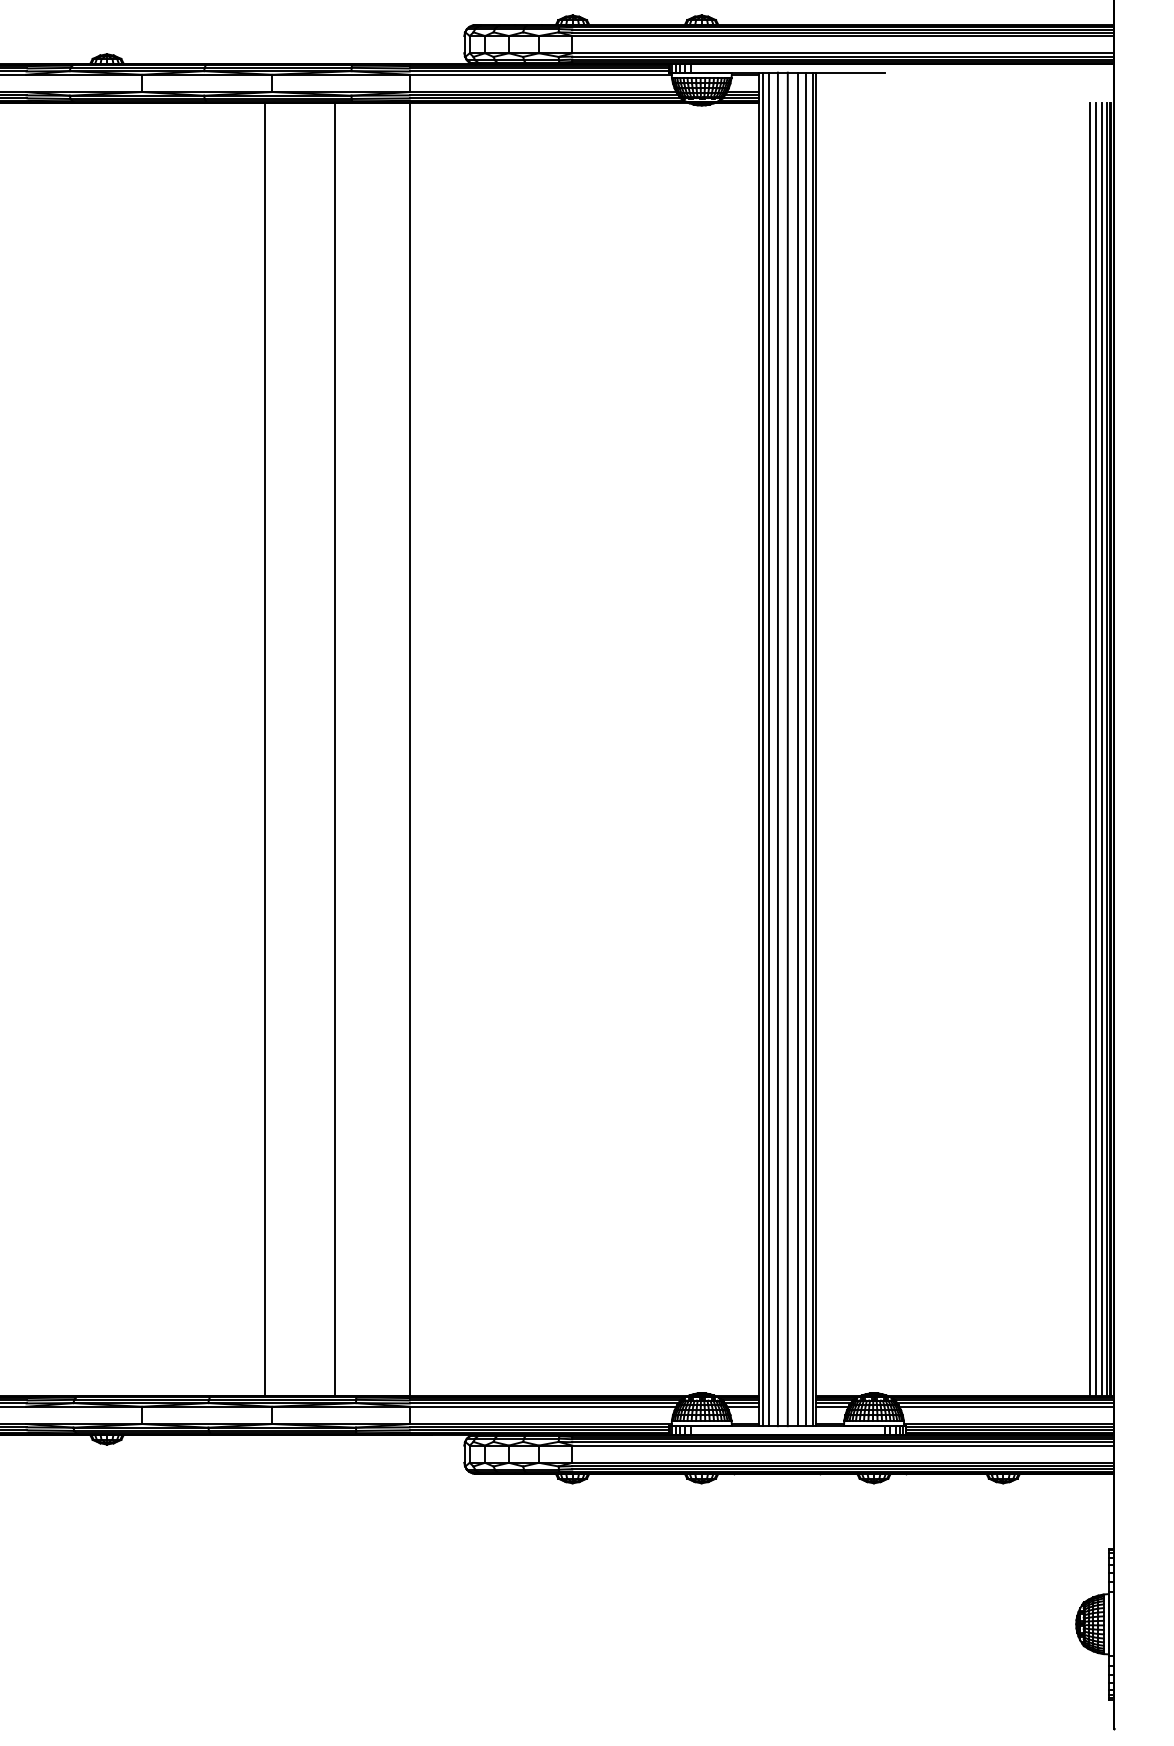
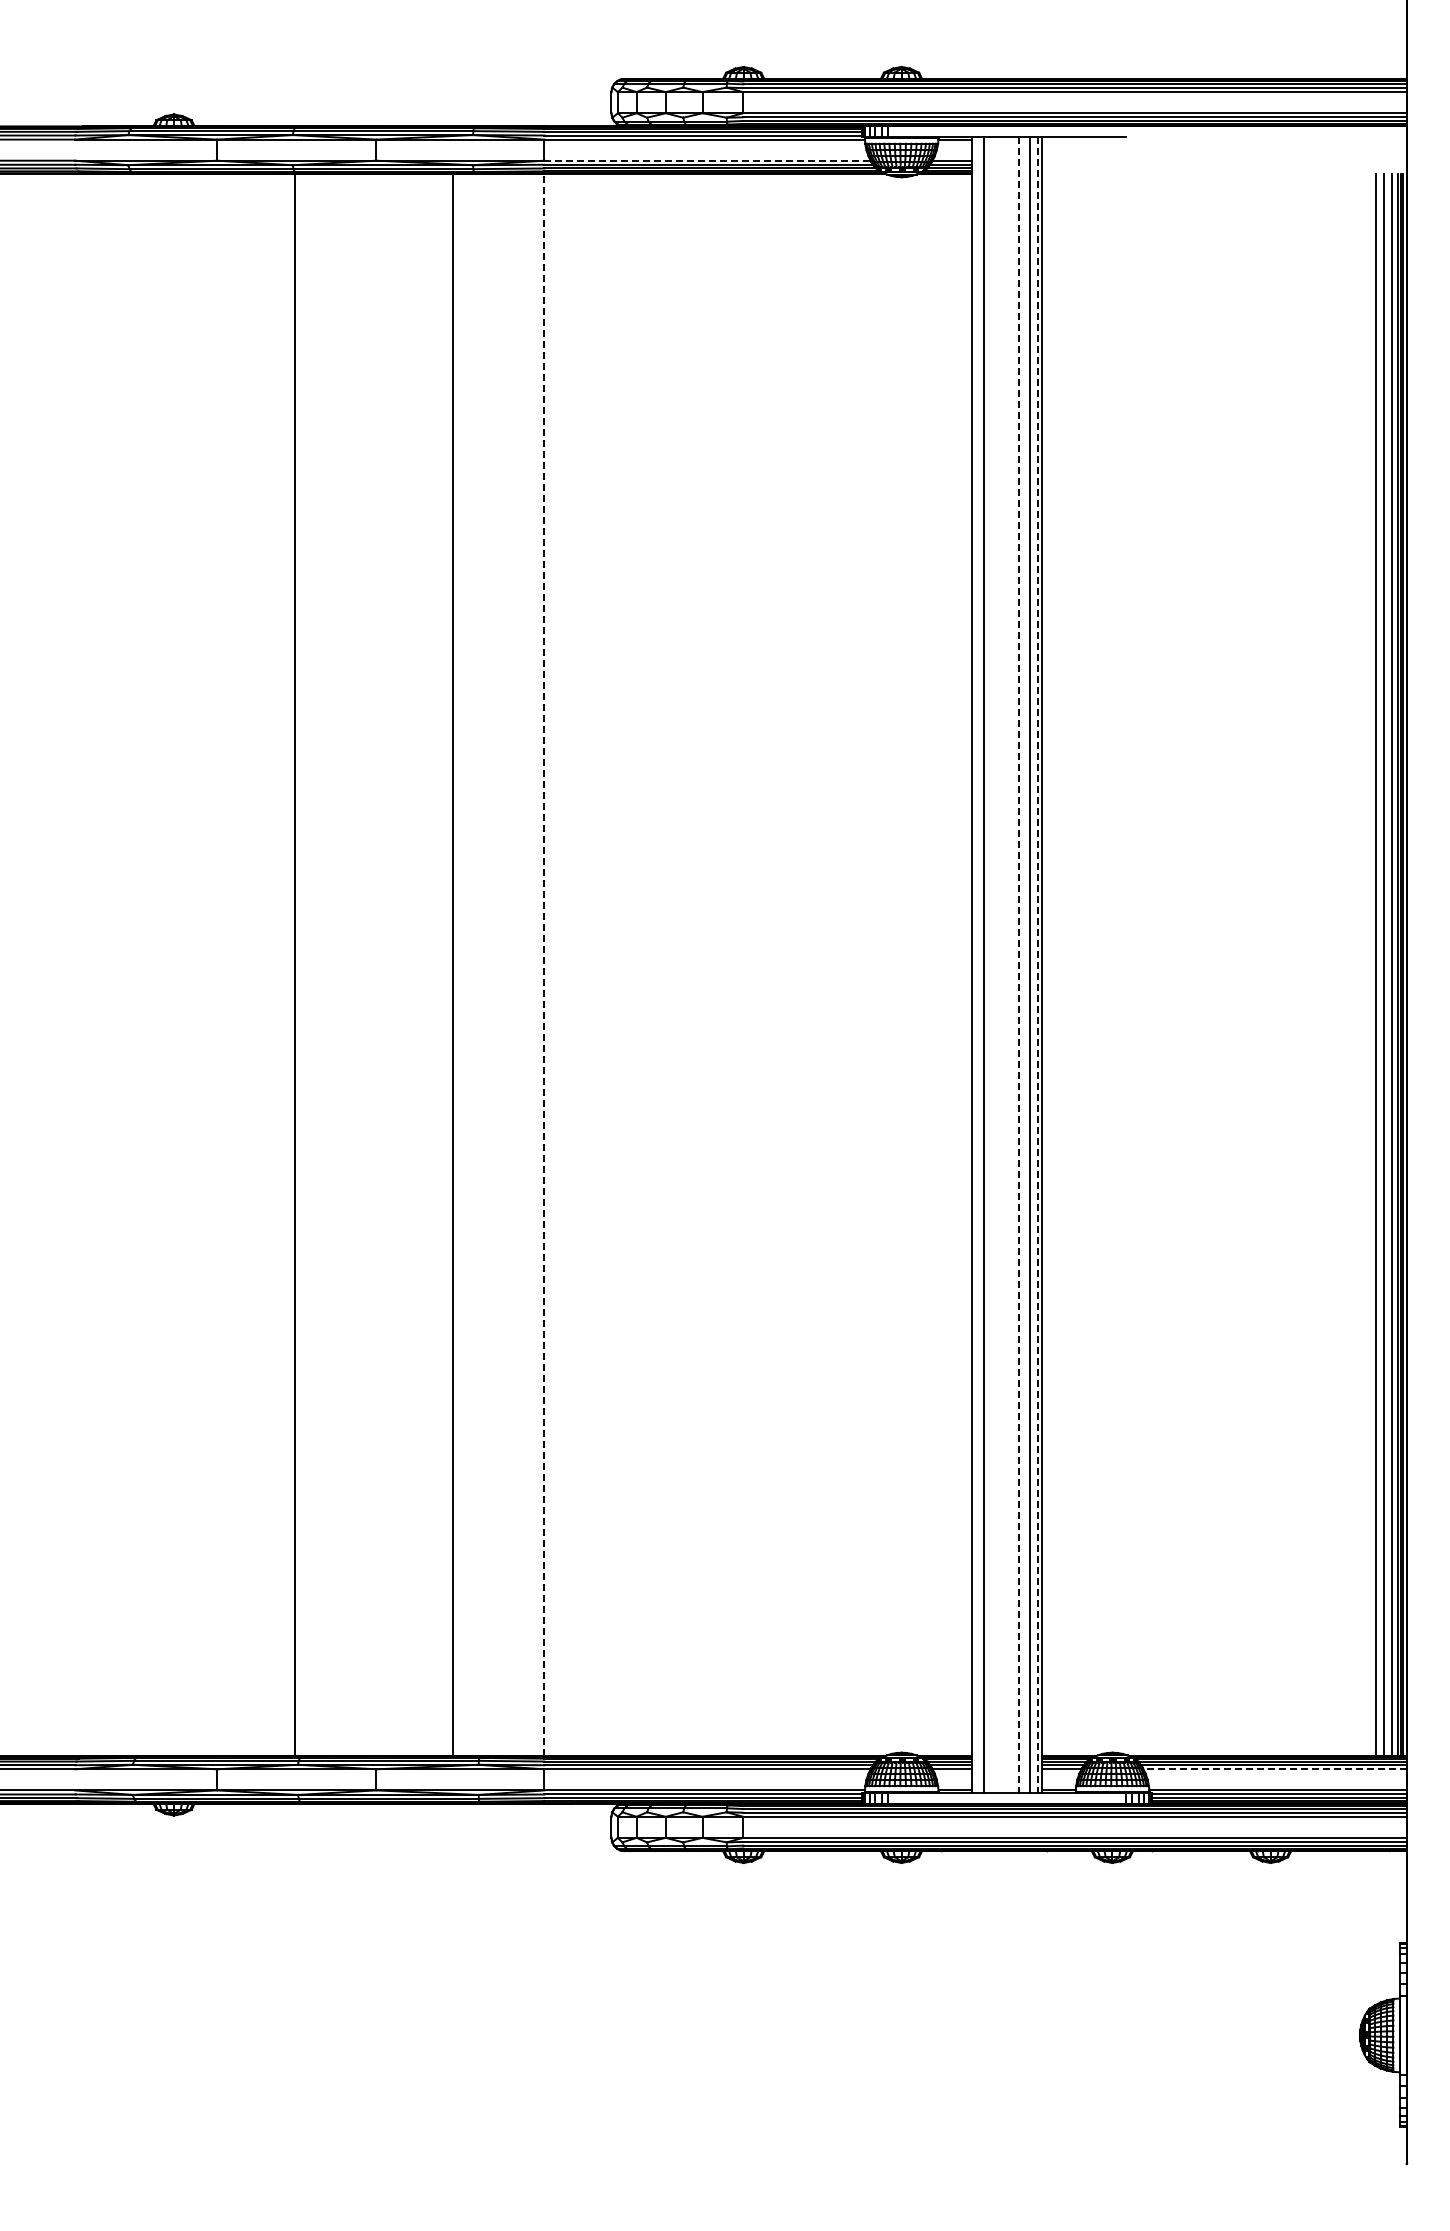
line: (543, 91) -> (708, 160), solid -> dashed
line: (264, 749) -> (294, 964), moved
line: (409, 749) -> (544, 964), solid -> dashed
line: (762, 749) -> (976, 964), removed
line: (777, 749) -> (994, 964), removed
line: (787, 749) -> (1006, 964), removed
line: (798, 749) -> (1019, 965), solid -> dashed
line: (812, 749) -> (1037, 965), solid -> dashed
line: (1006, 1406) -> (1274, 1769), solid -> dashed

